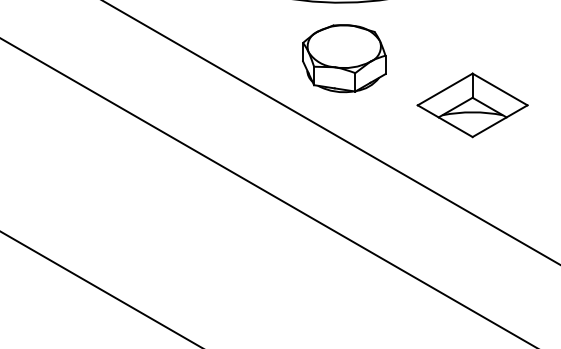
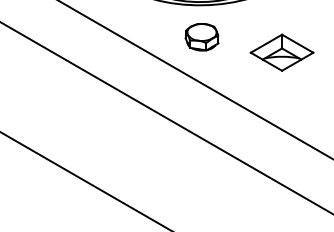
part: (343, 59) -> (201, 37), size x0.7
part: (471, 104) -> (281, 52), moved

